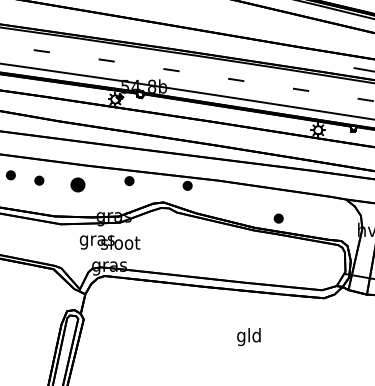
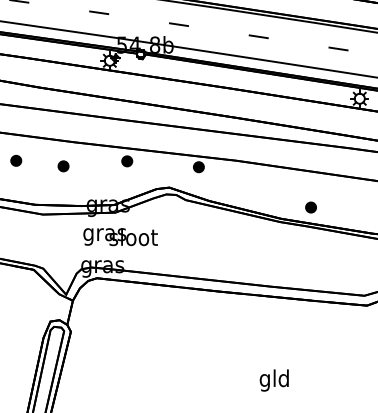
part: (77, 185) -> (63, 166), size x0.62
text: (109, 242) -> (119, 236), moved
text: (248, 337) -> (273, 381), moved

